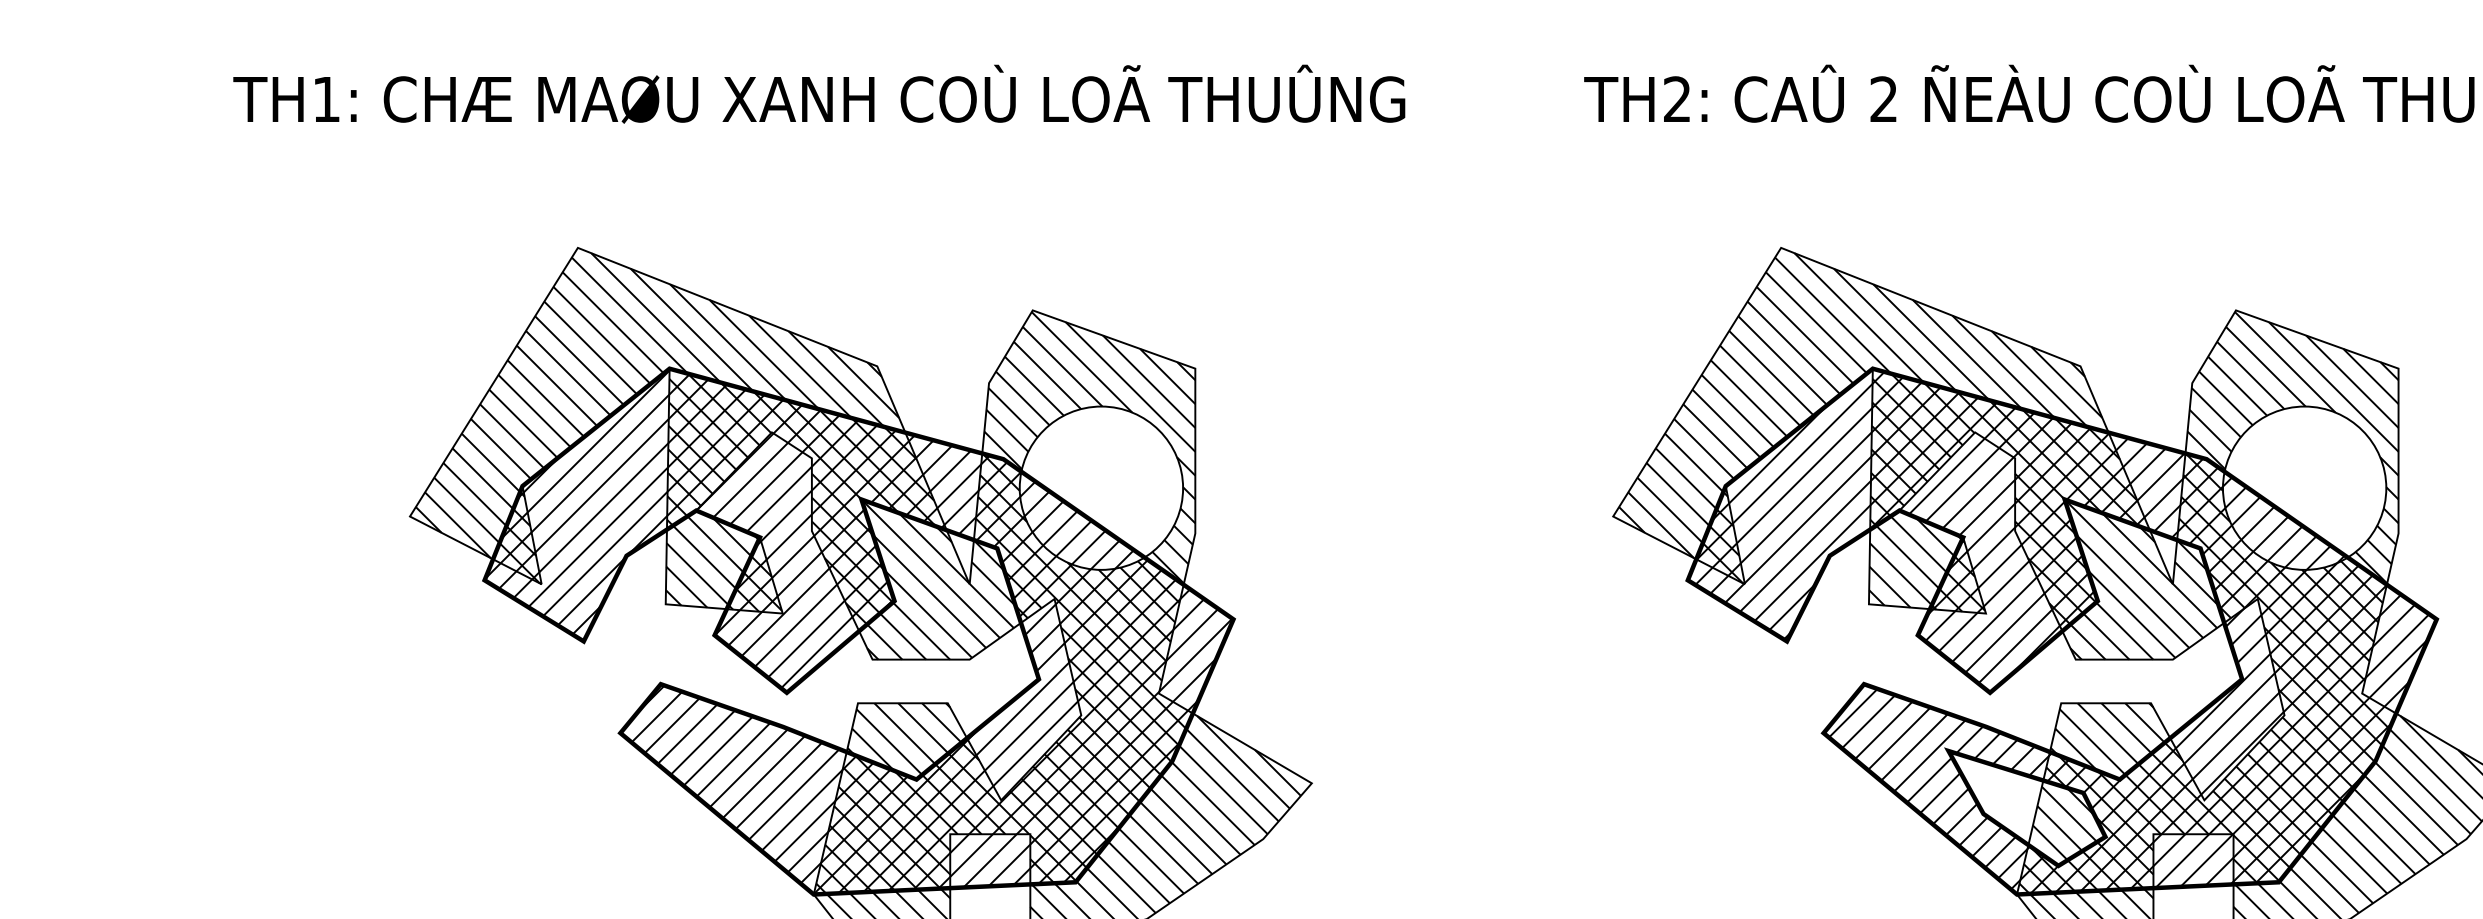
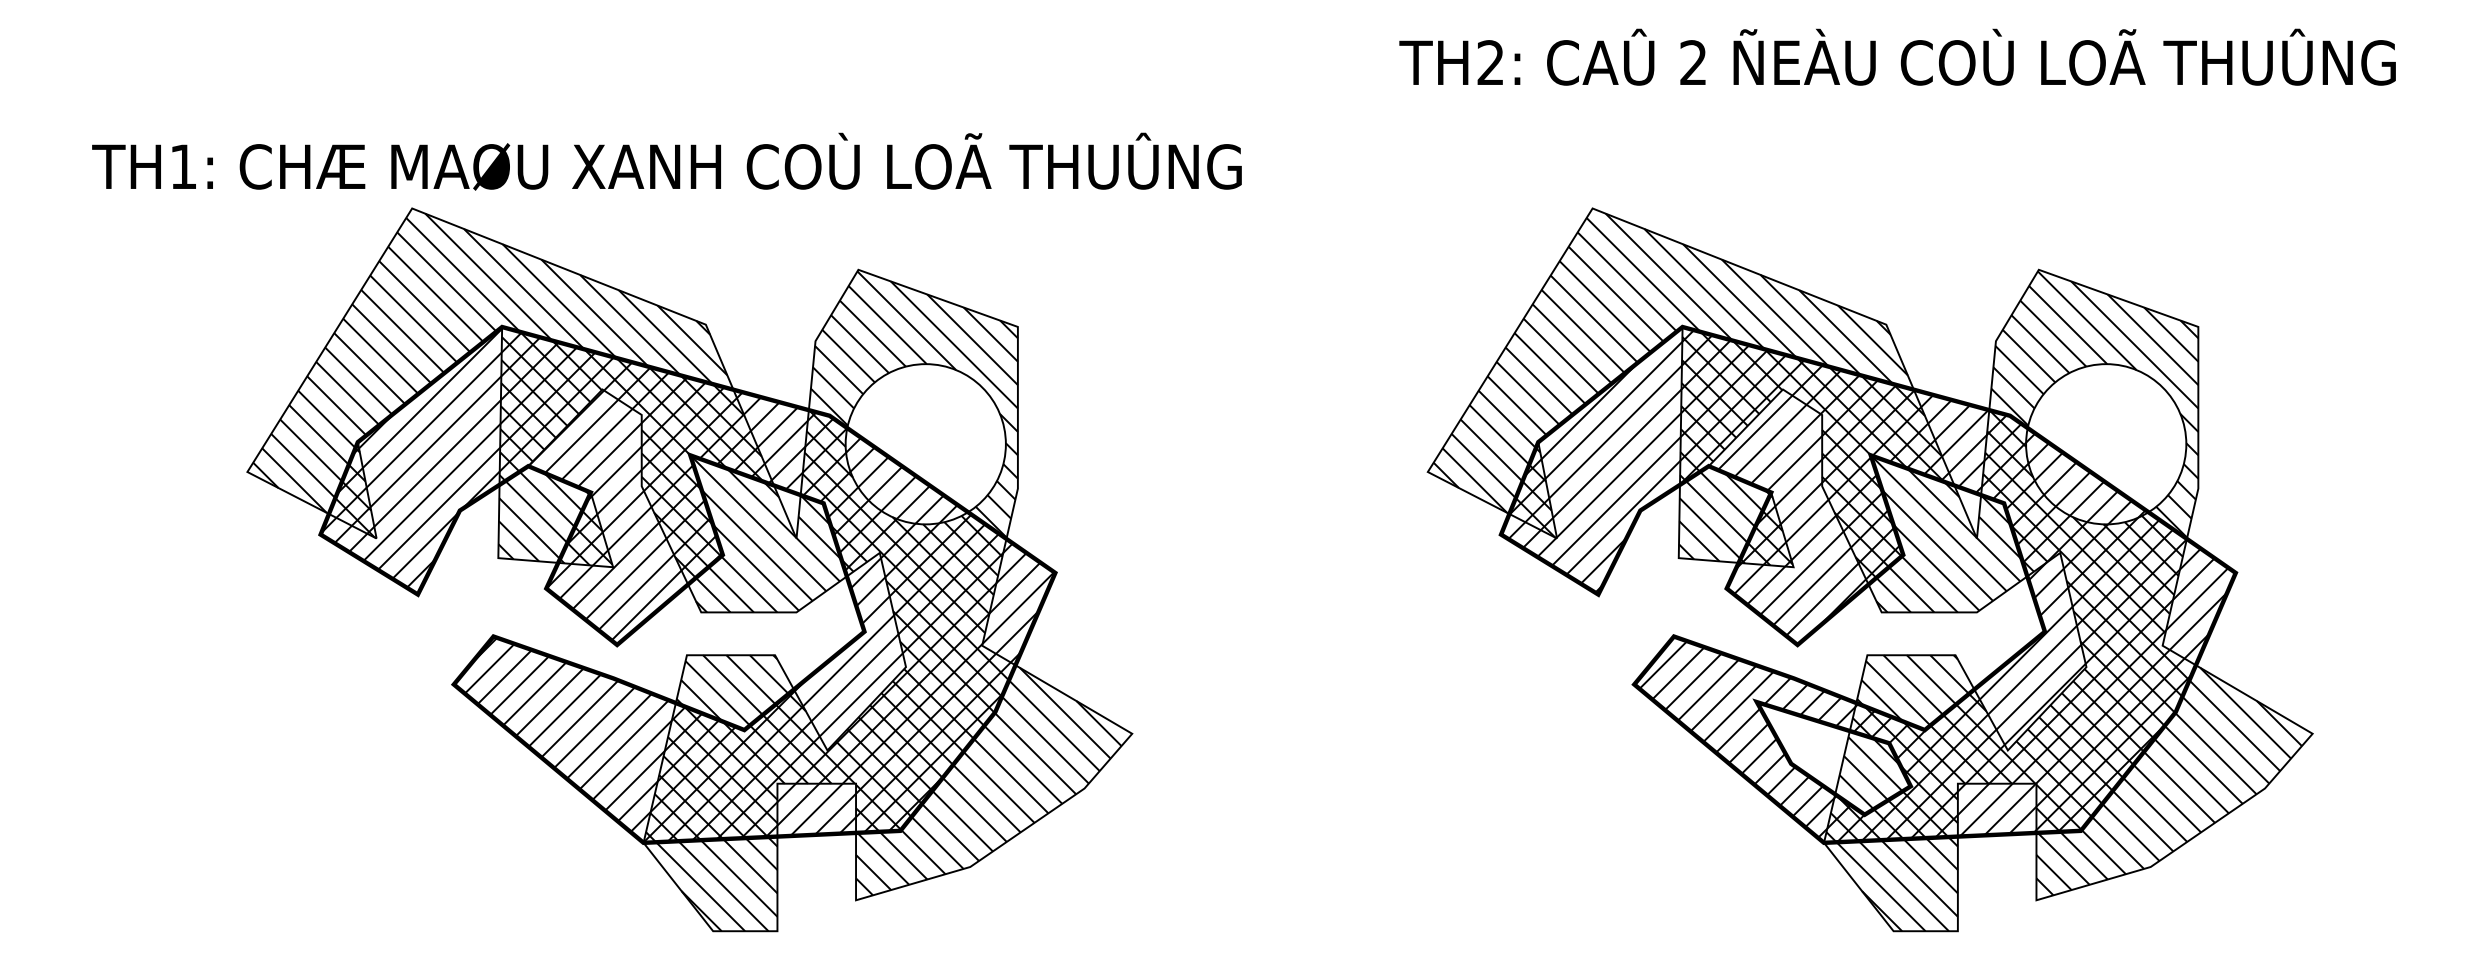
text: (818, 93) -> (666, 161), moved

